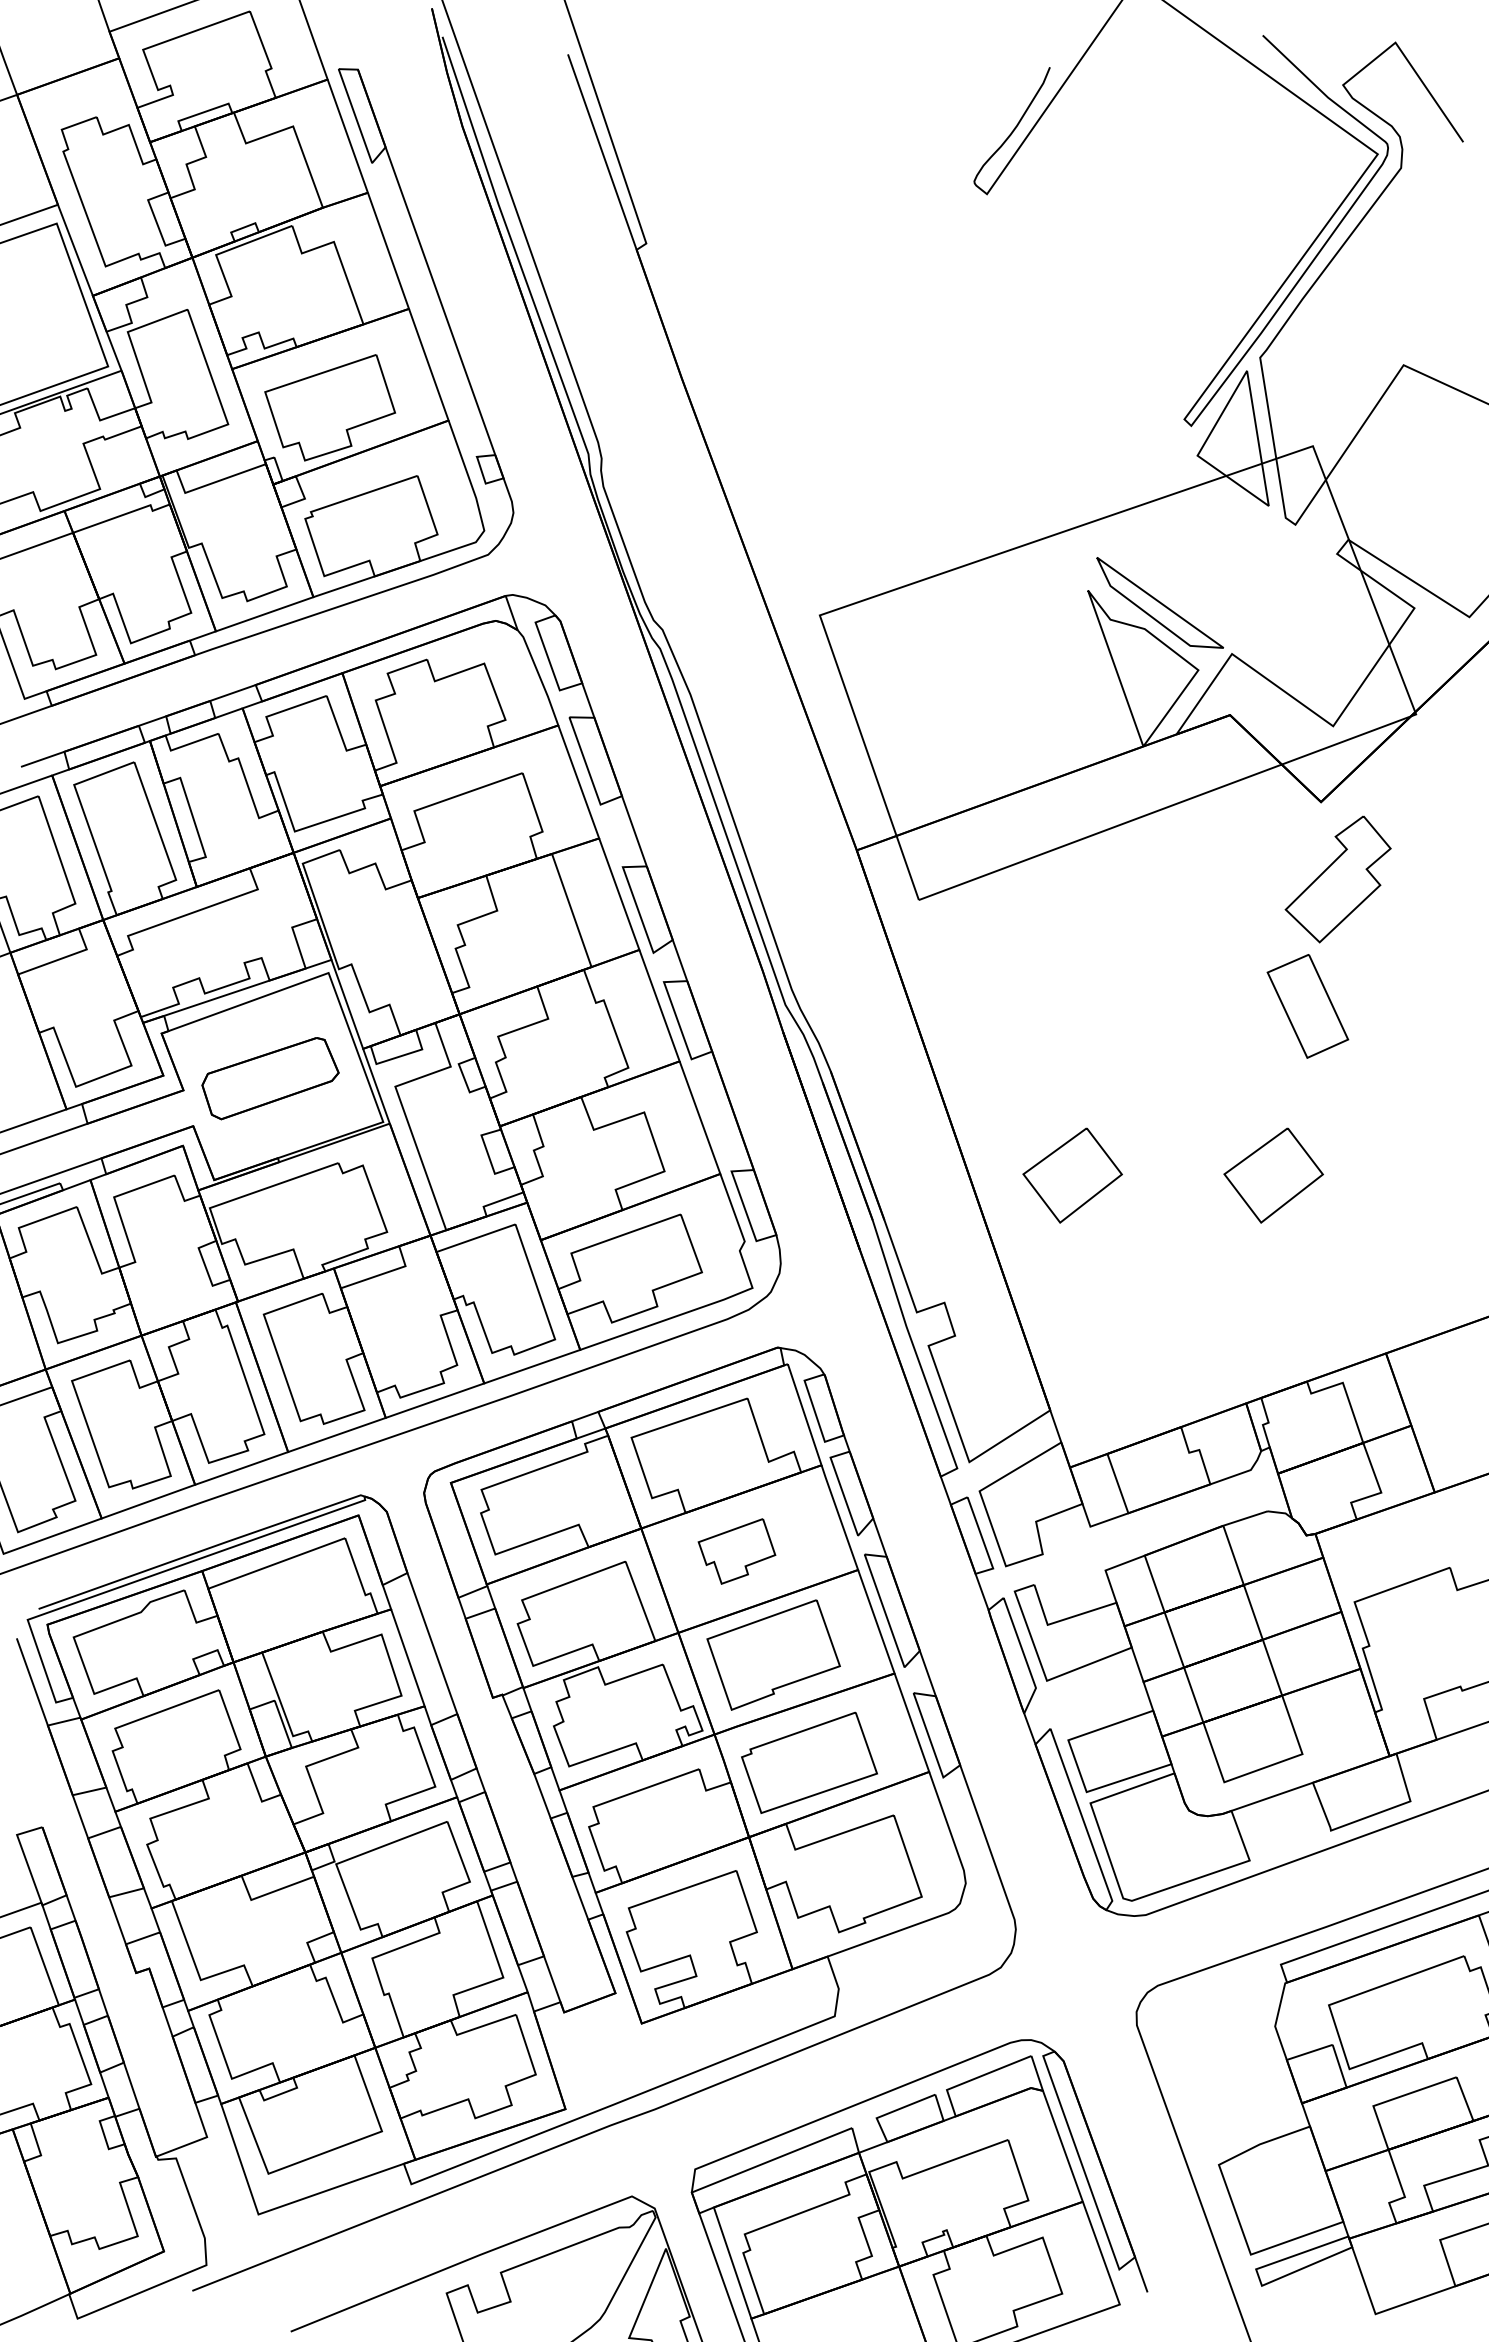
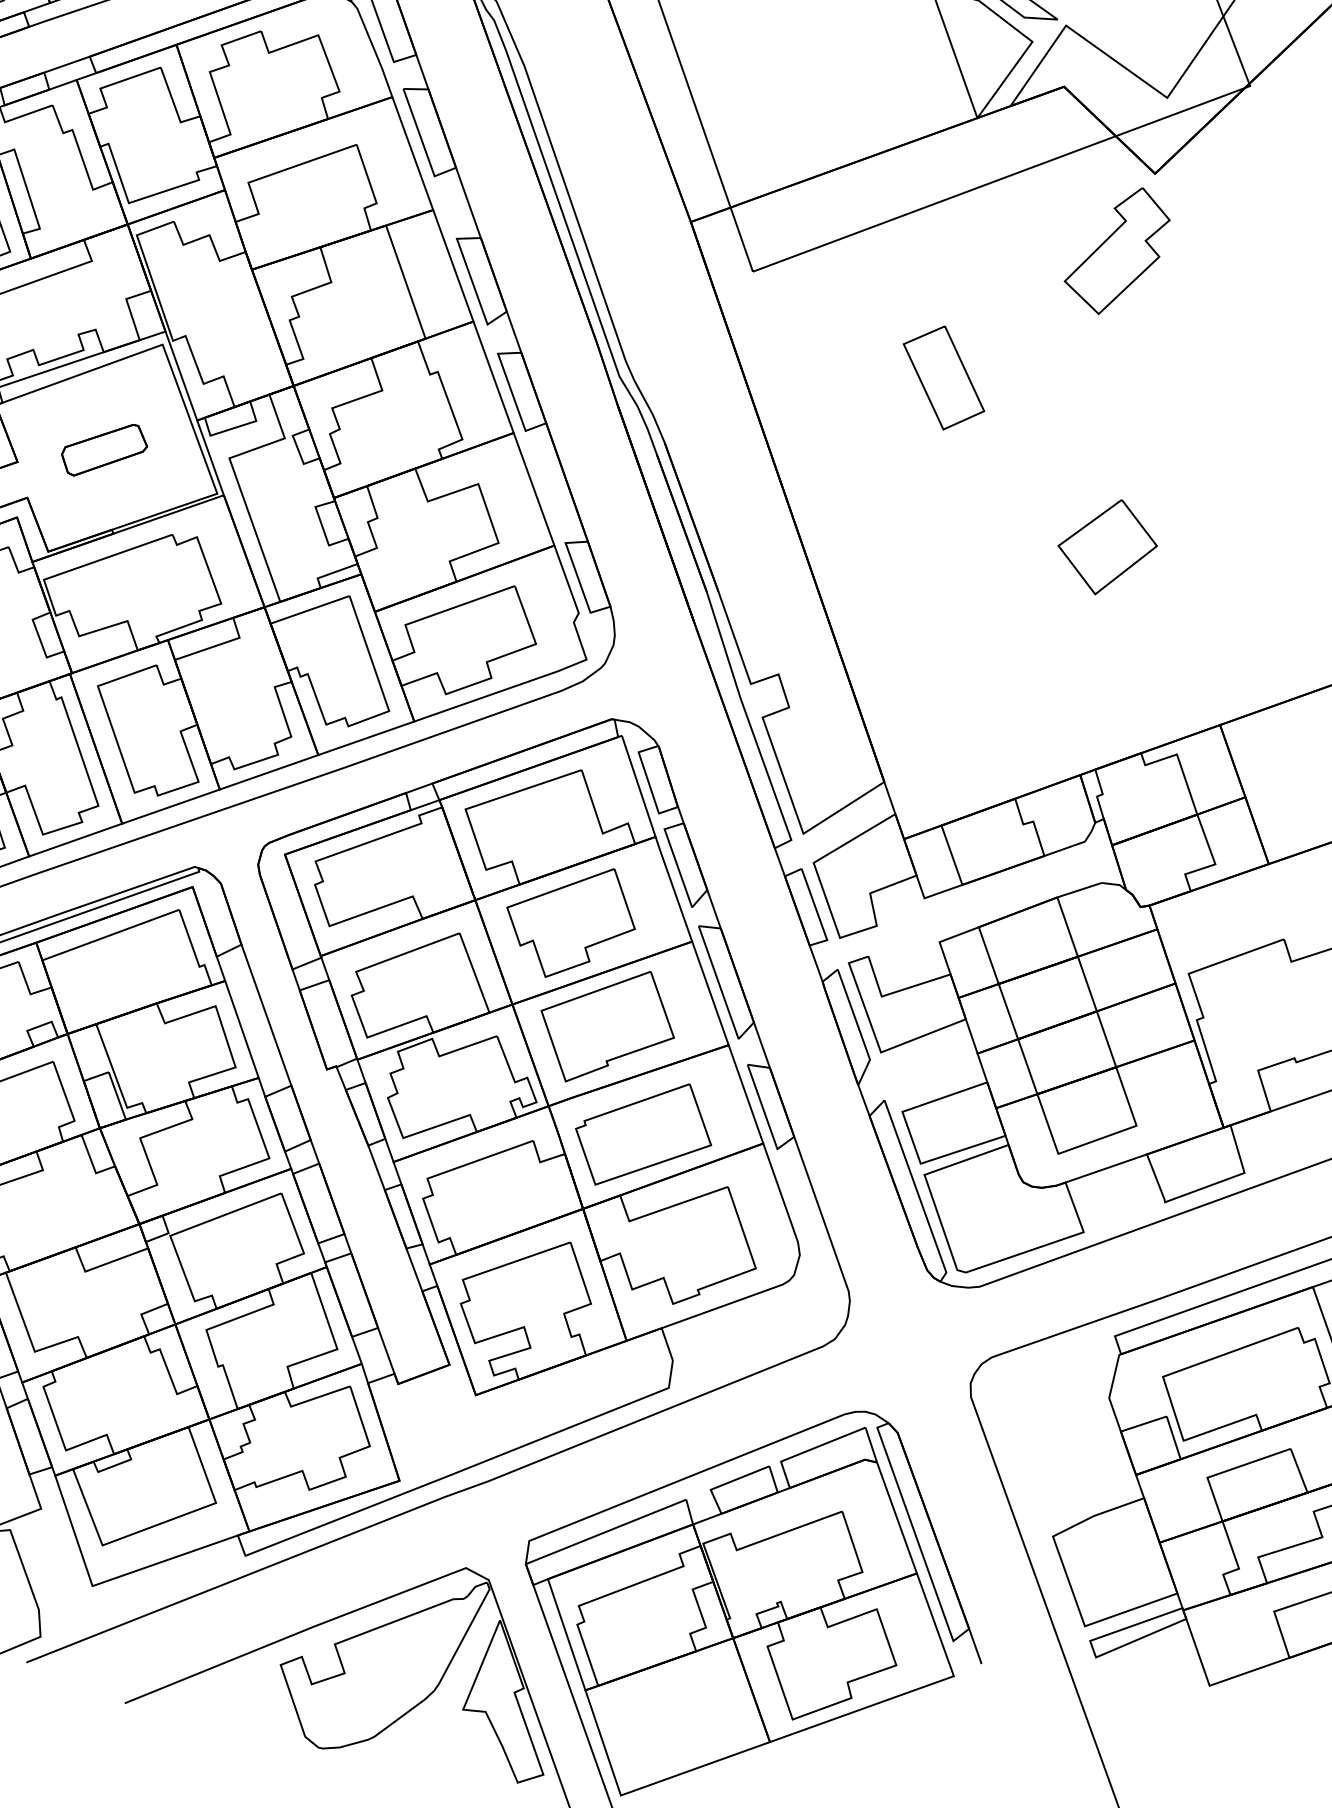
part: (1337, 879) -> (1116, 251), moved
part: (1307, 1006) -> (943, 378), moved
part: (270, 1078) -> (104, 450), size x0.62
part: (1072, 1175) -> (906, 547), removed
part: (736, 1551) -> (570, 923), size x1.67

